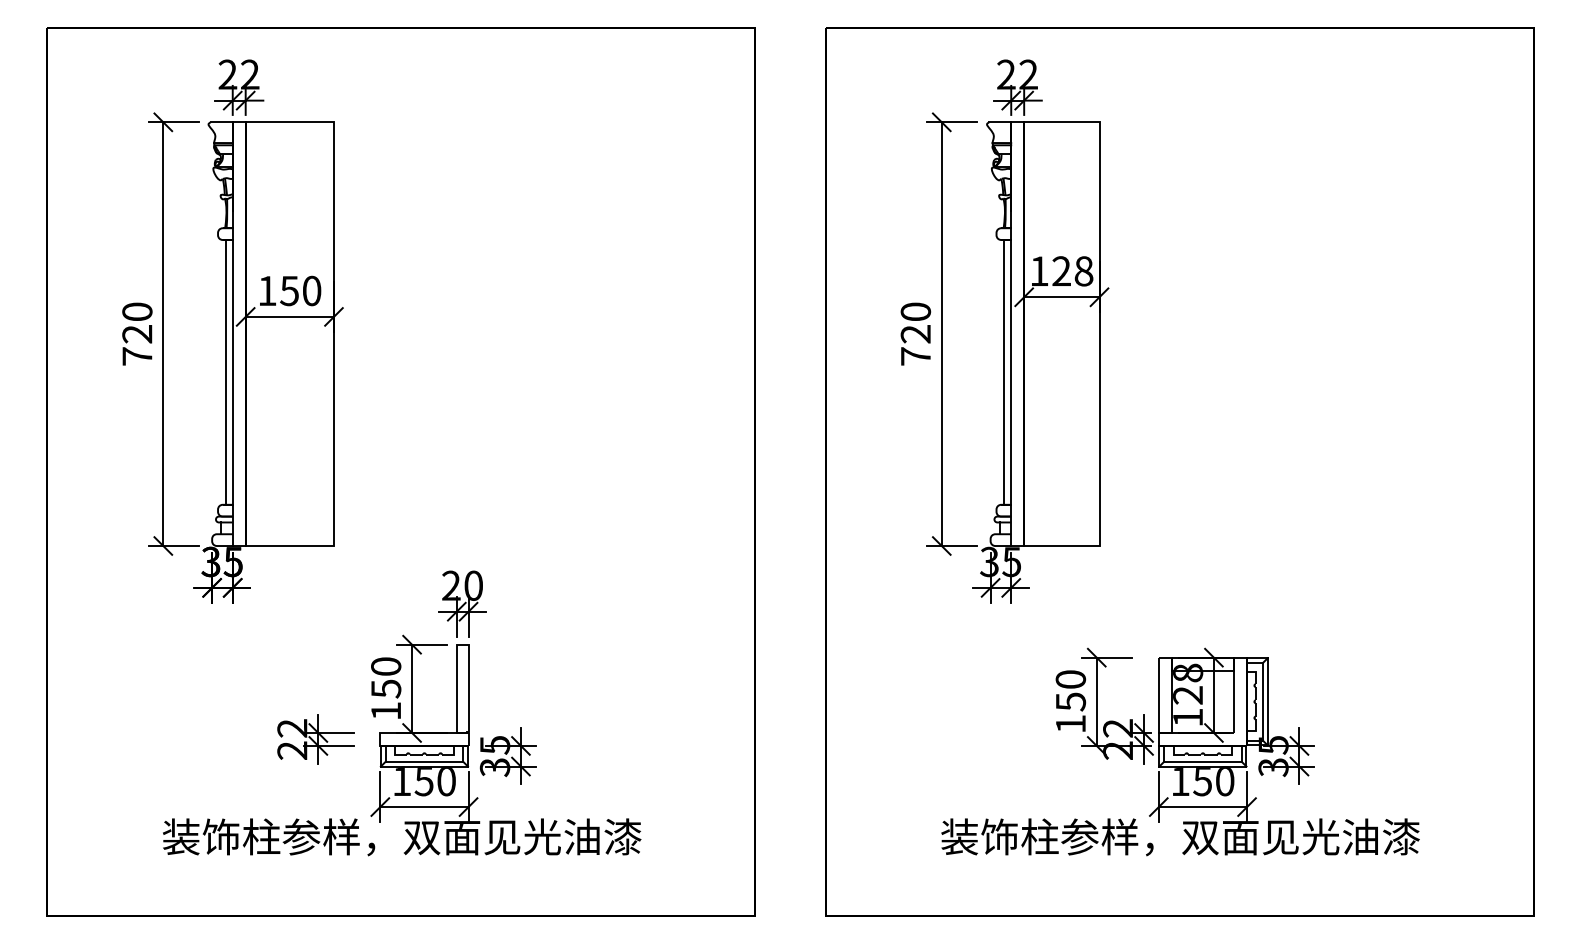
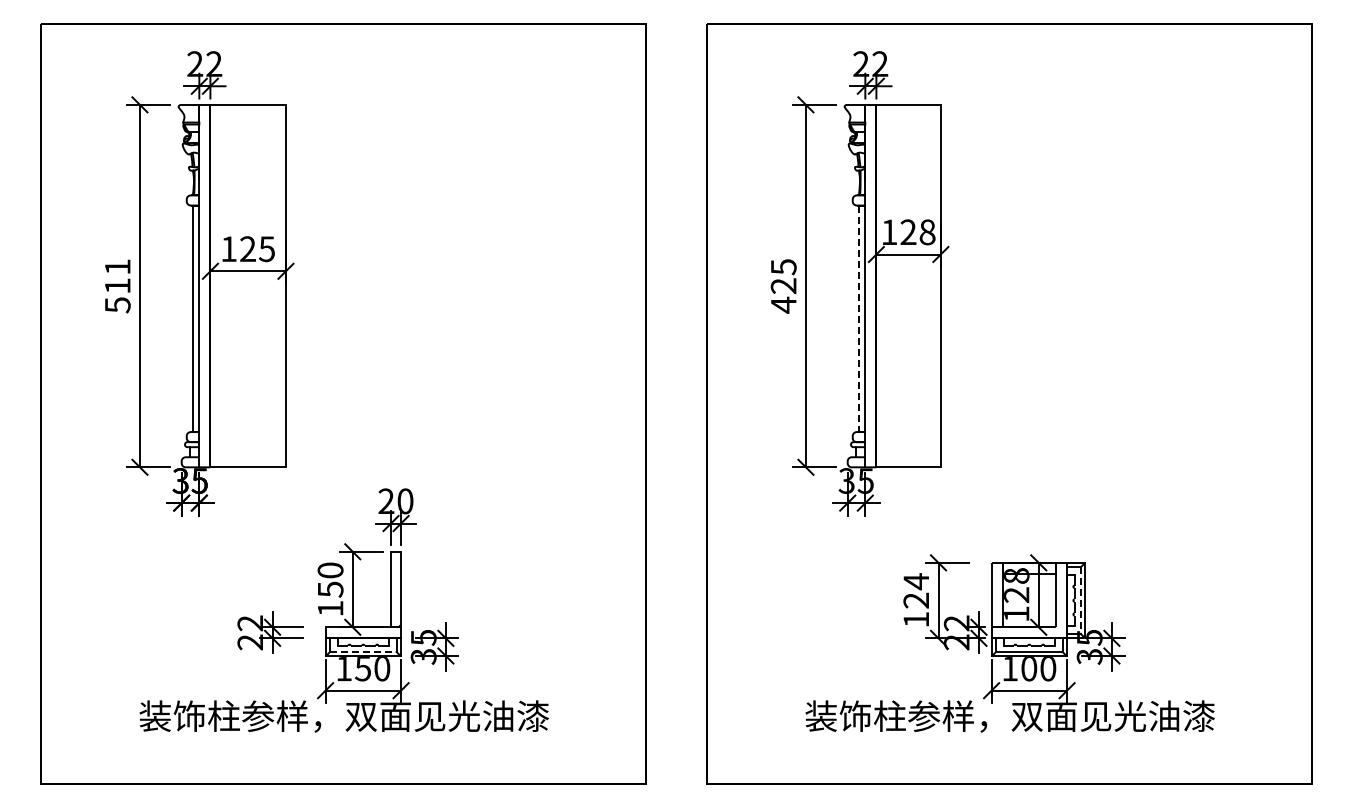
text: (299, 291) -> (256, 249), 150 -> 125
text: (137, 334) -> (117, 286), 720 -> 511
text: (915, 334) -> (783, 286), 720 -> 425
line: (1004, 373) -> (859, 319), solid -> dashed
text: (1071, 689) -> (916, 590), 150 -> 124
line: (1262, 702) -> (1080, 601), solid -> dashed
line: (424, 761) -> (363, 651), solid -> dashed
text: (1203, 782) -> (1029, 669), 150 -> 100

